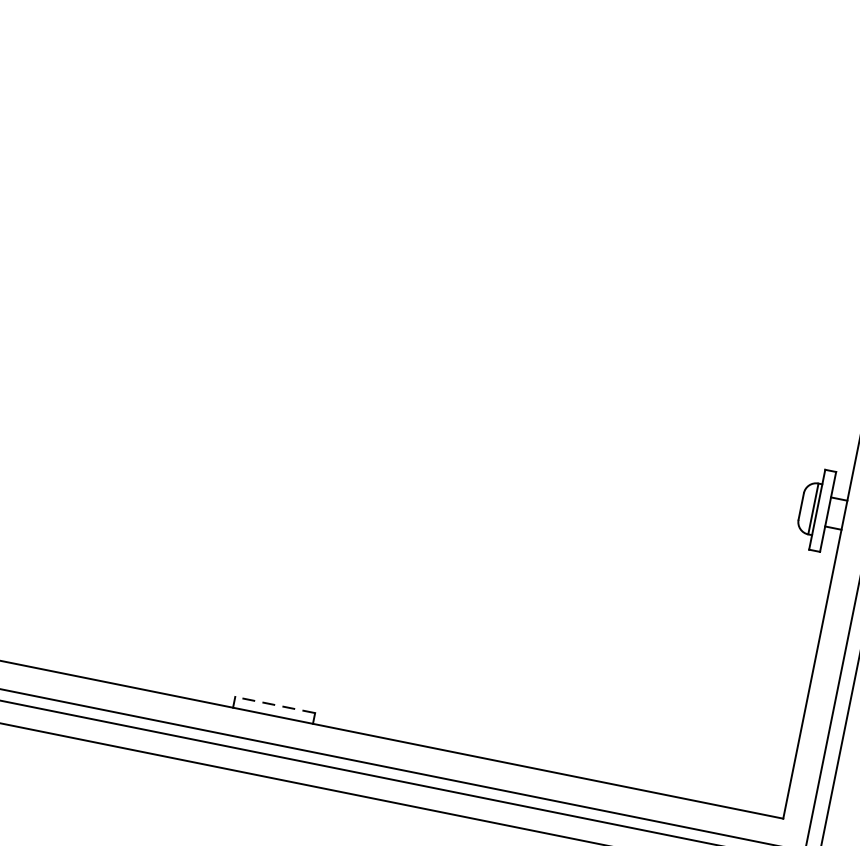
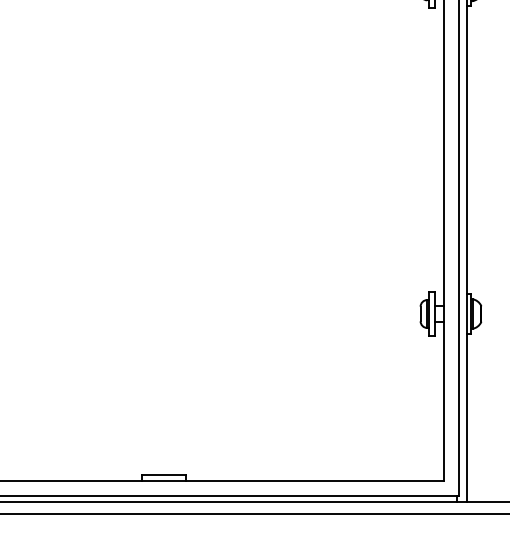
line: (274, 704) -> (163, 474), dashed -> solid

